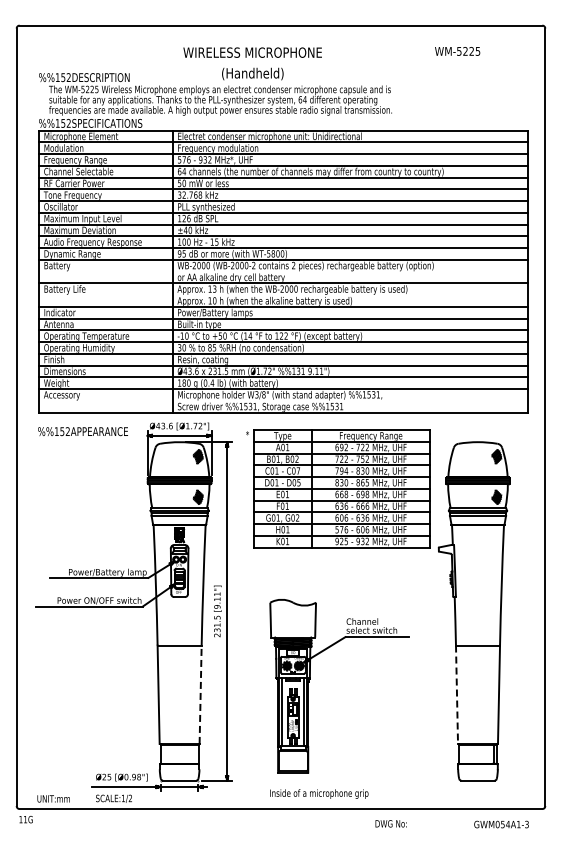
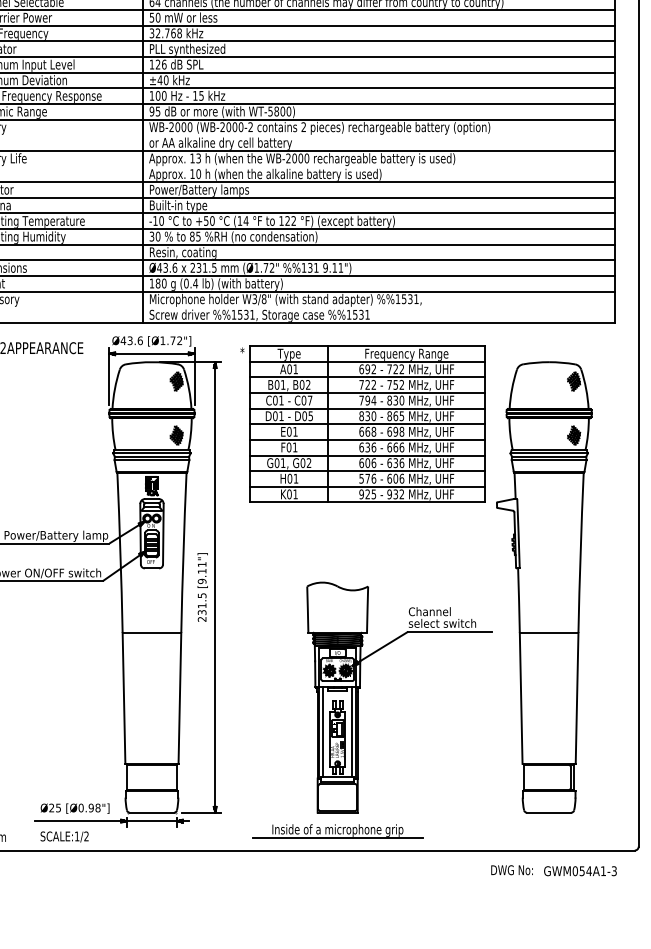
part: (310, 679) -> (360, 688), moved
line: (200, 694) -> (179, 698), dashed -> solid
line: (457, 695) -> (521, 699), dashed -> solid
line: (319, 799) -> (338, 837), added
text: (390, 823) -> (511, 869), moved

